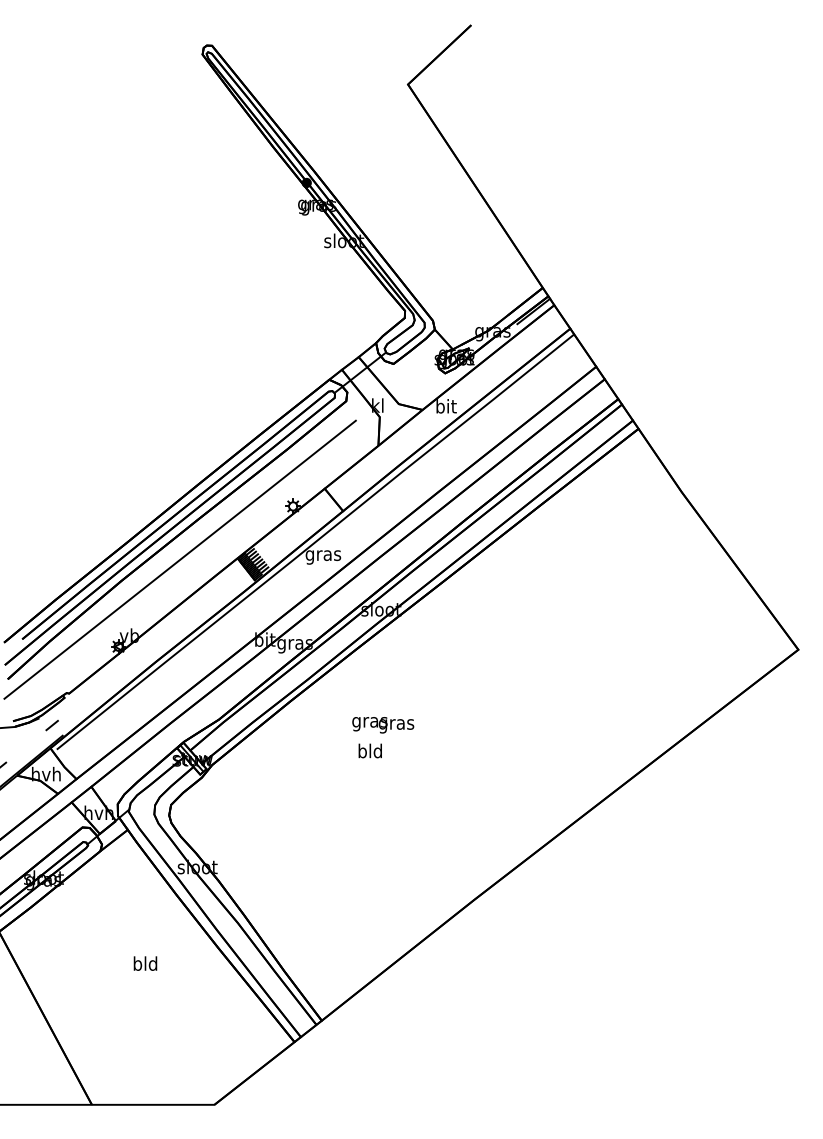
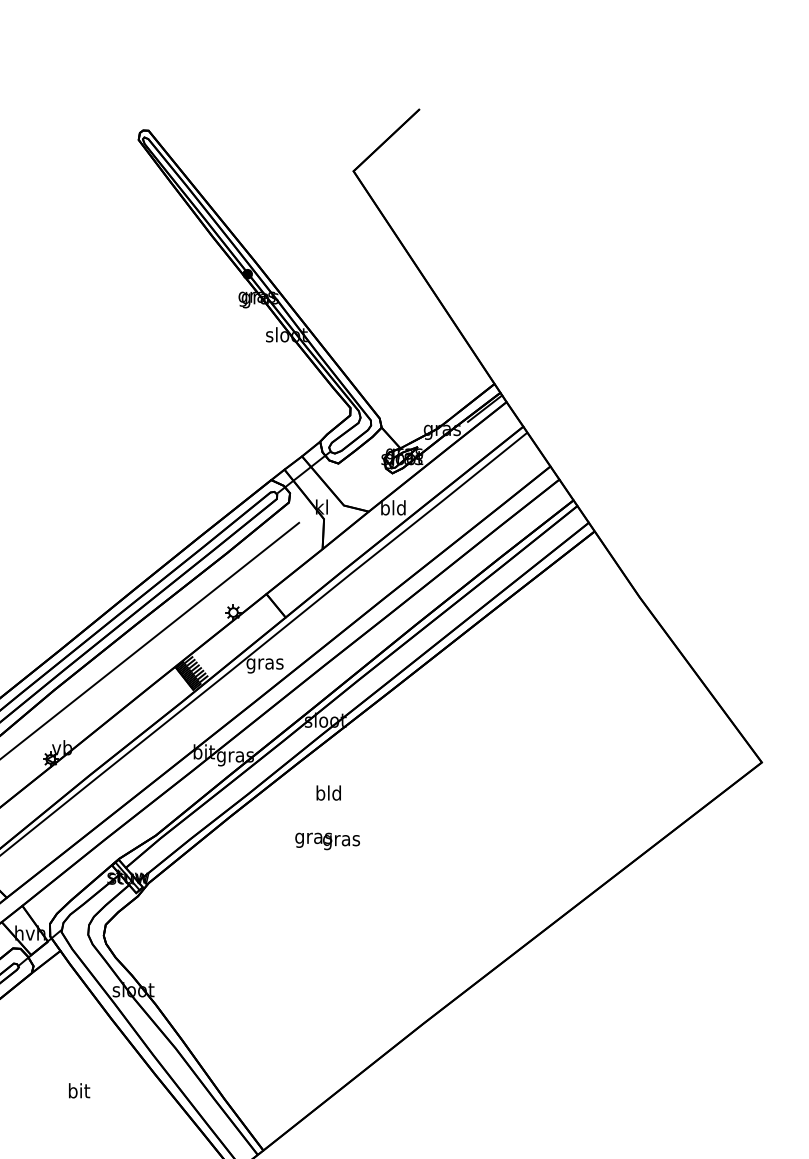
text: (445, 406) -> (392, 508), bit -> bld
text: (369, 750) -> (327, 792), moved
text: (145, 963) -> (78, 1090), bld -> bit

